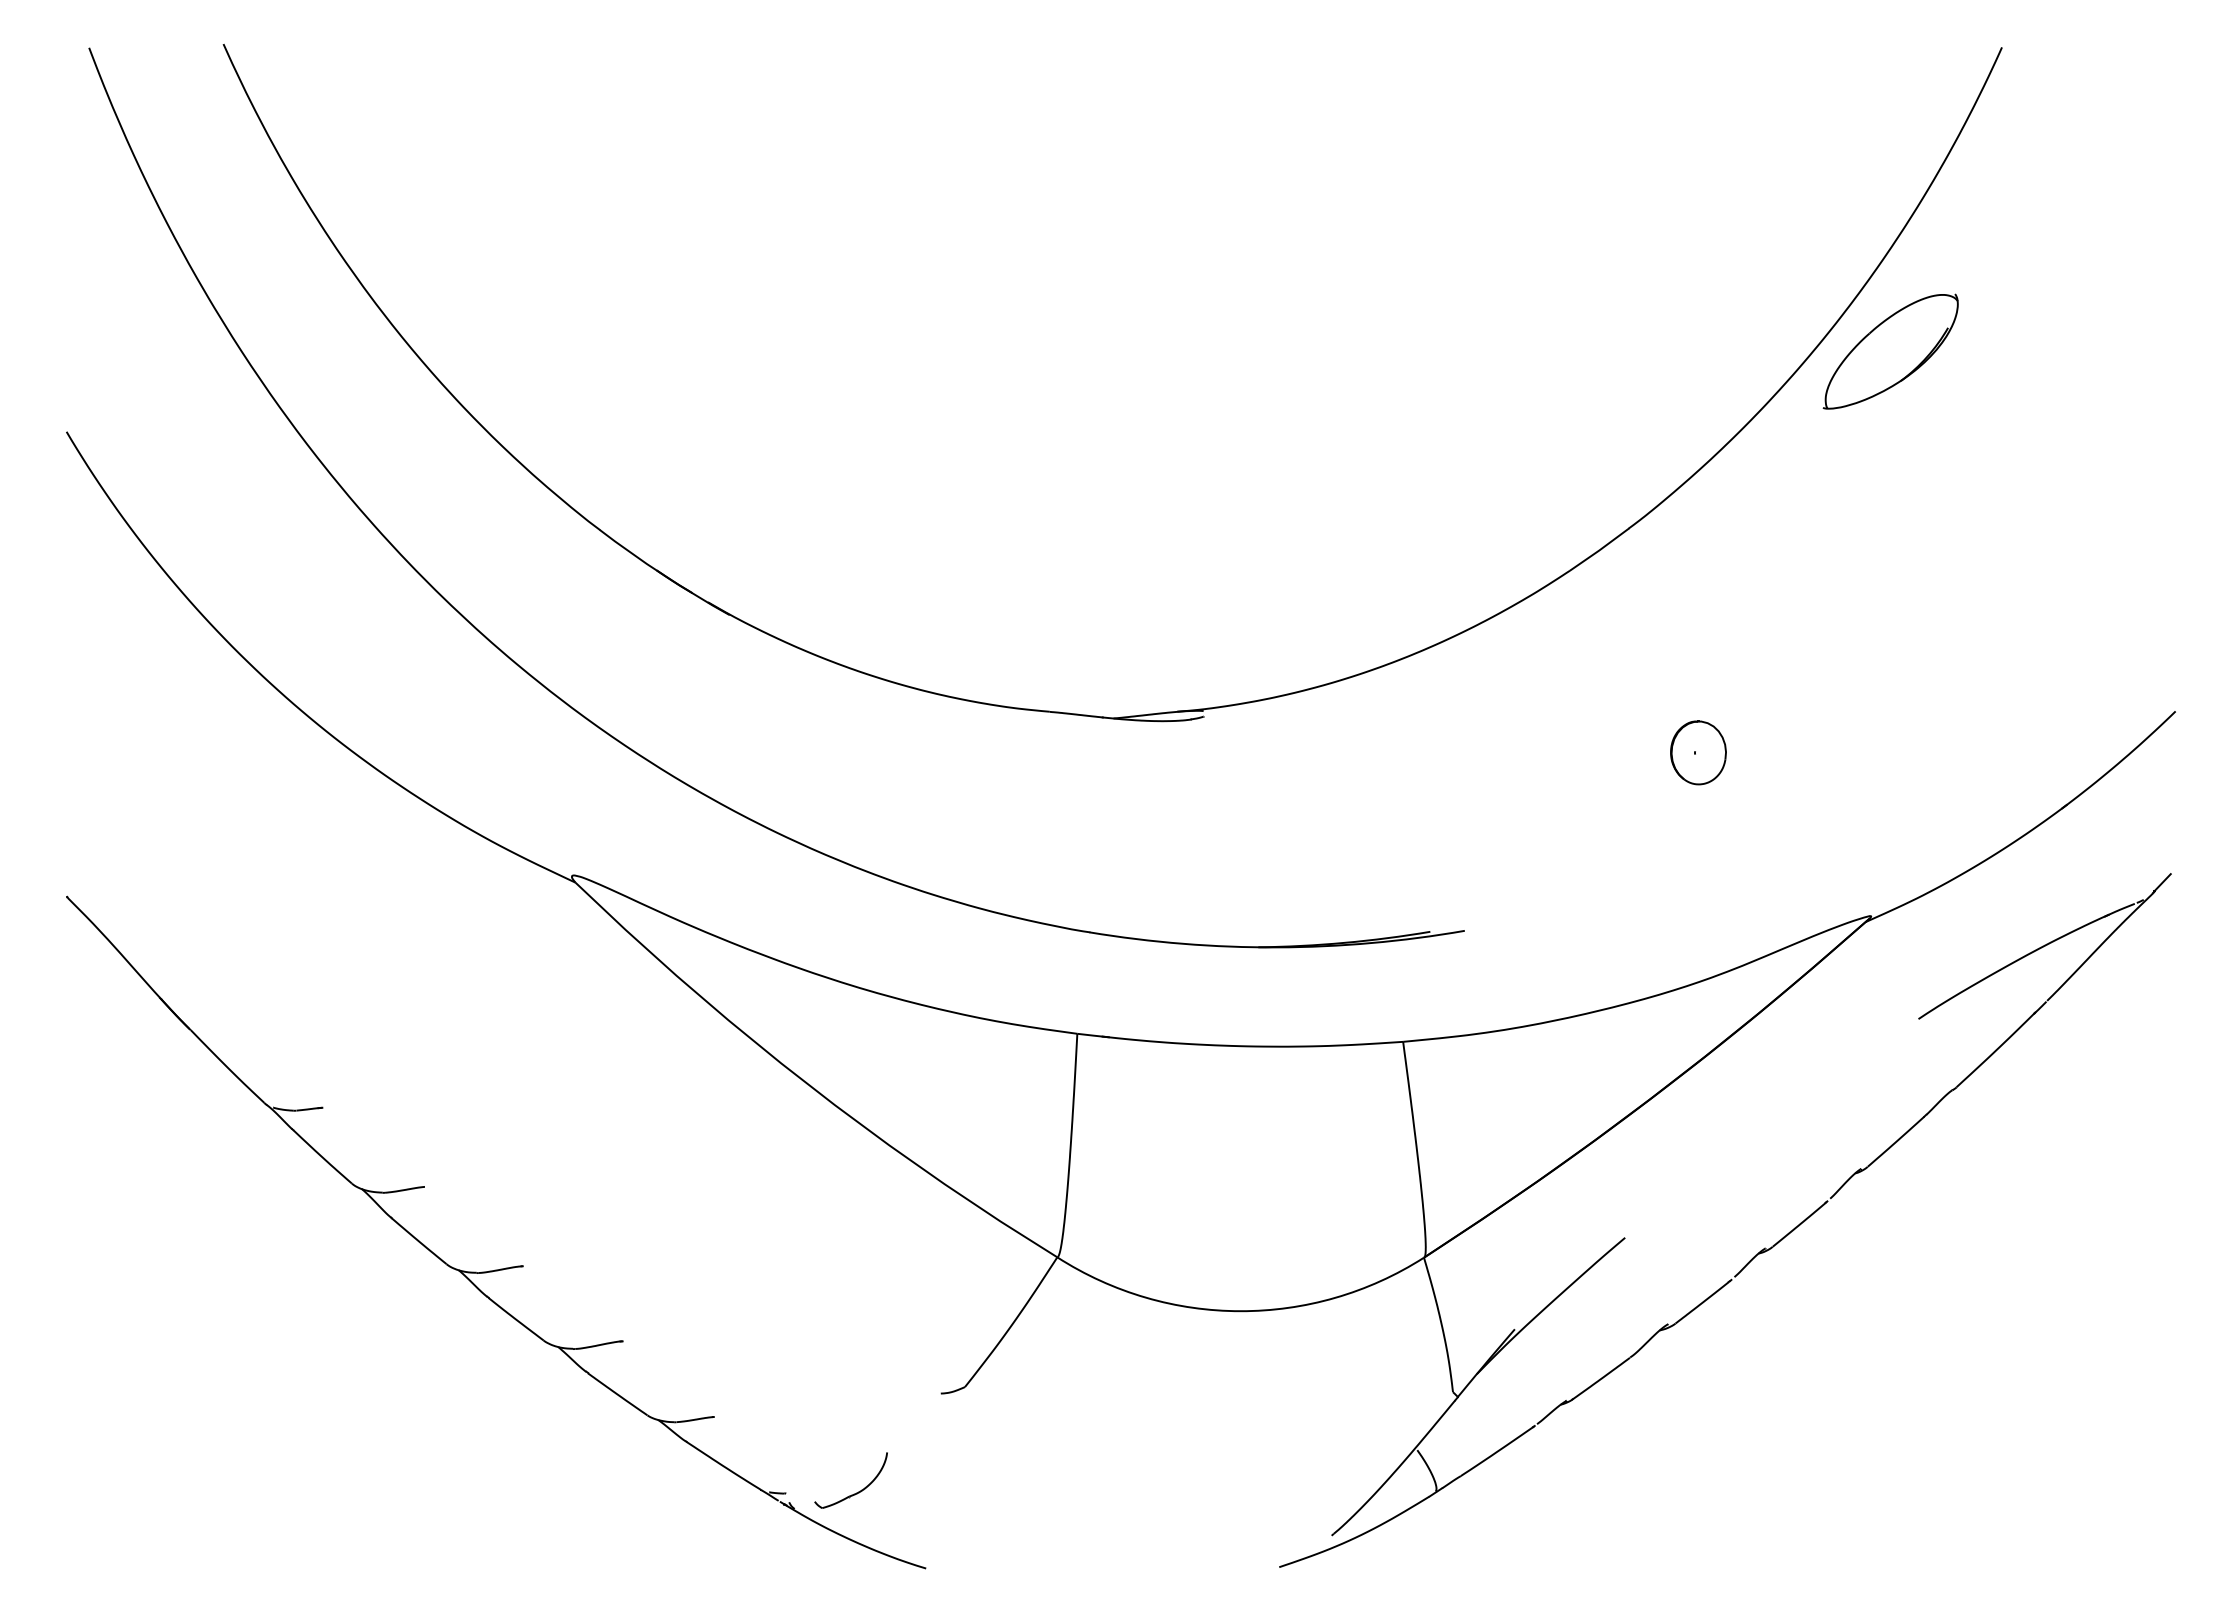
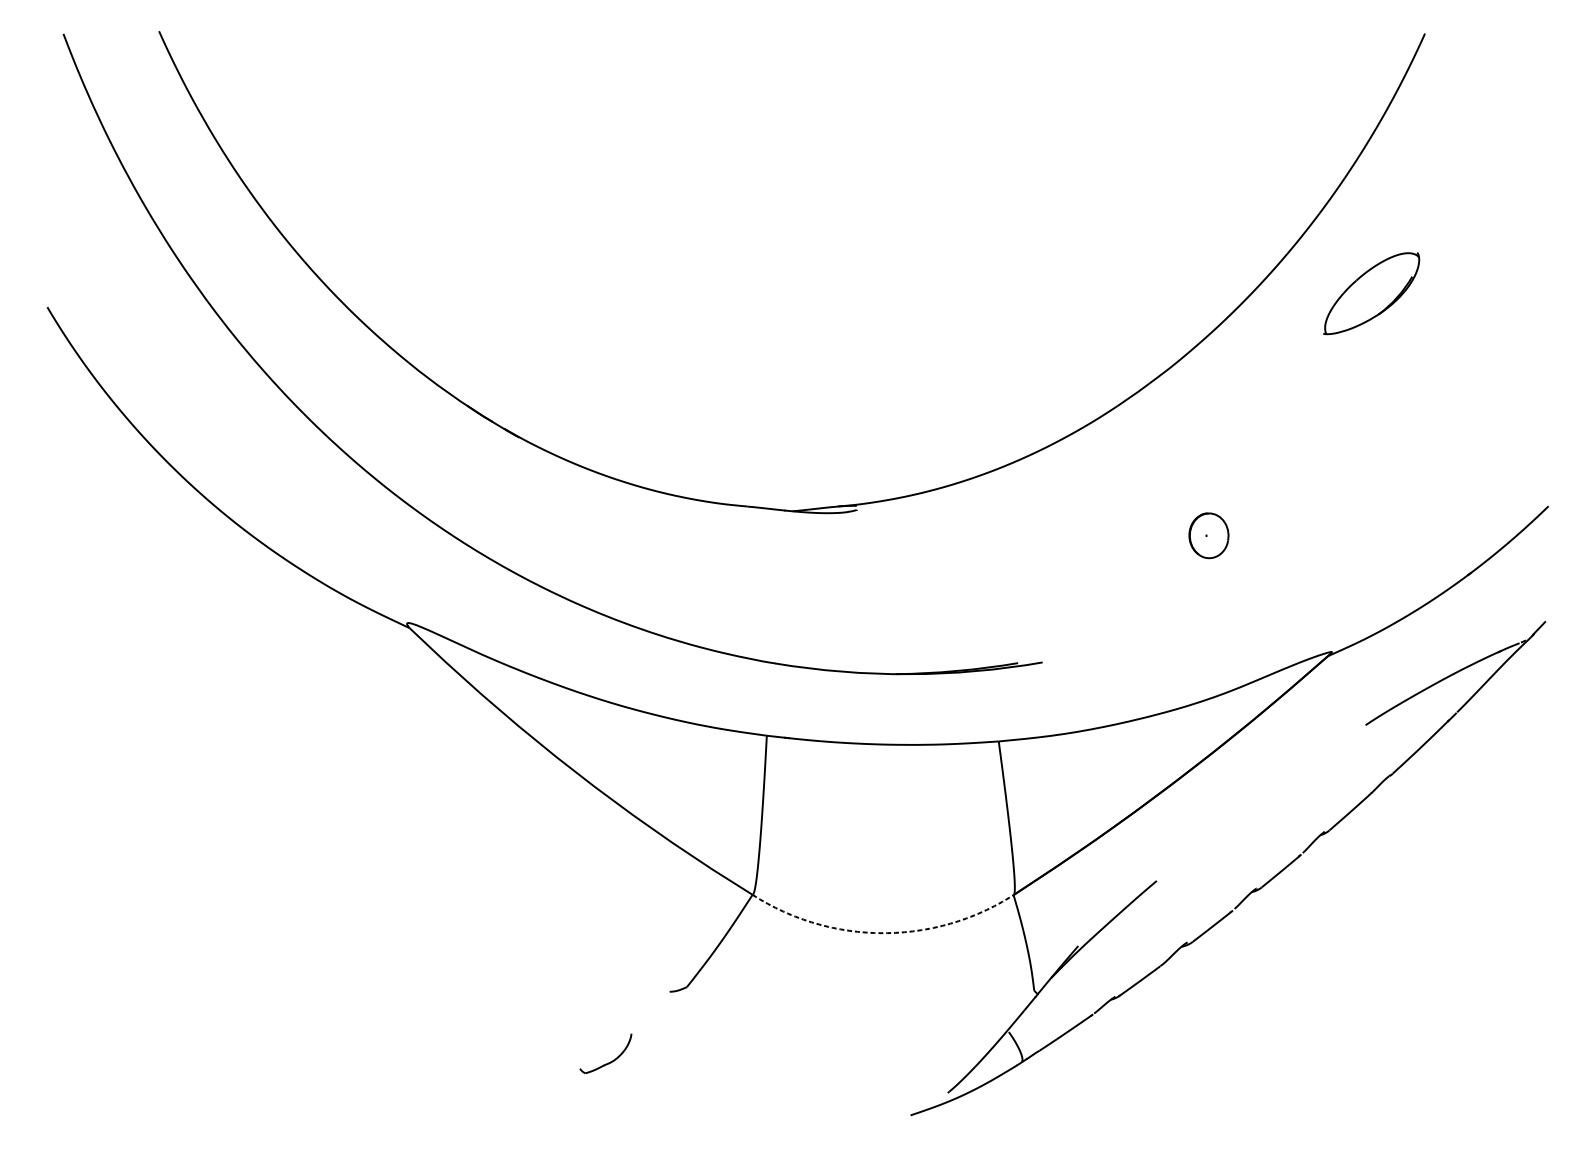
part: (1890, 351) -> (1371, 293), moved
part: (505, 1267) -> (359, 902), removed
arc: (1240, 1311) -> (882, 933), solid -> dashed

